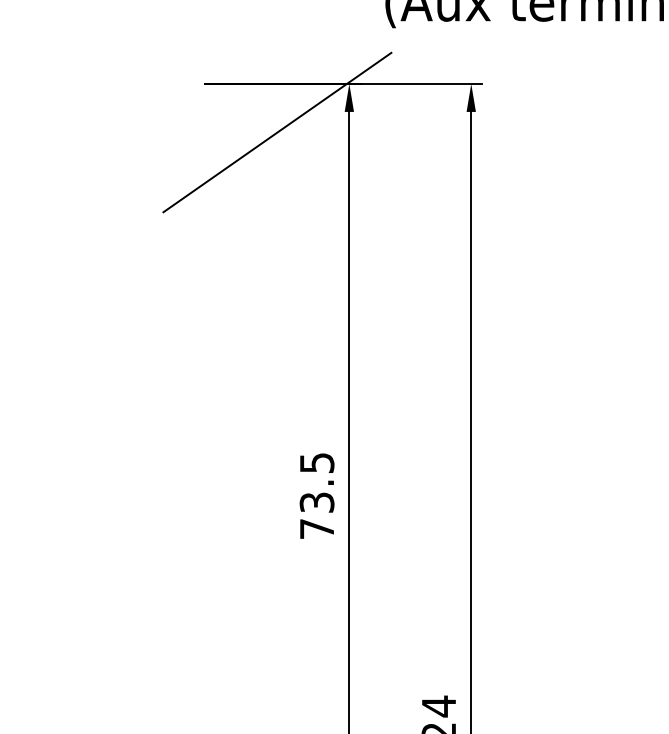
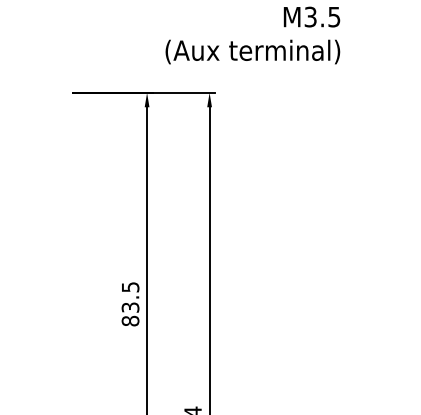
line: (276, 131) -> (109, 117), removed
text: (316, 527) -> (130, 320), 73.5 -> 83.5

